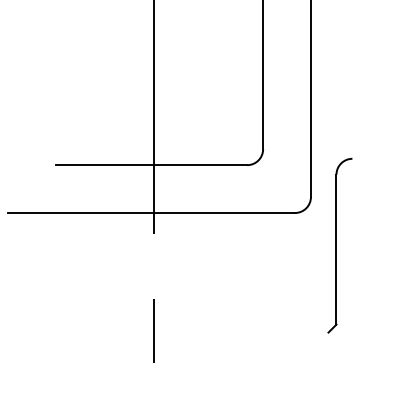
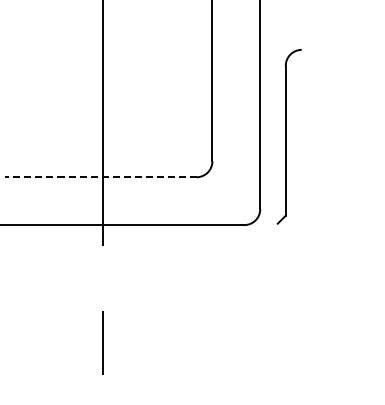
line: (151, 165) -> (100, 177), solid -> dashed
part: (339, 245) -> (288, 136), moved

